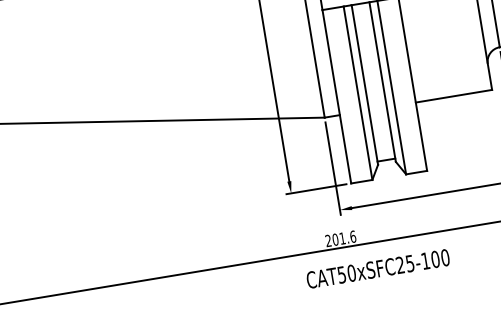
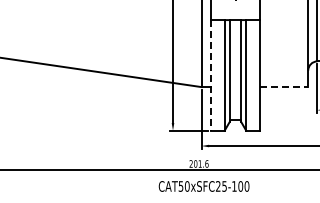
line: (337, 96) -> (211, 75), solid -> dashed
line: (454, 96) -> (284, 87), solid -> dashed
text: (377, 269) -> (203, 186), moved

